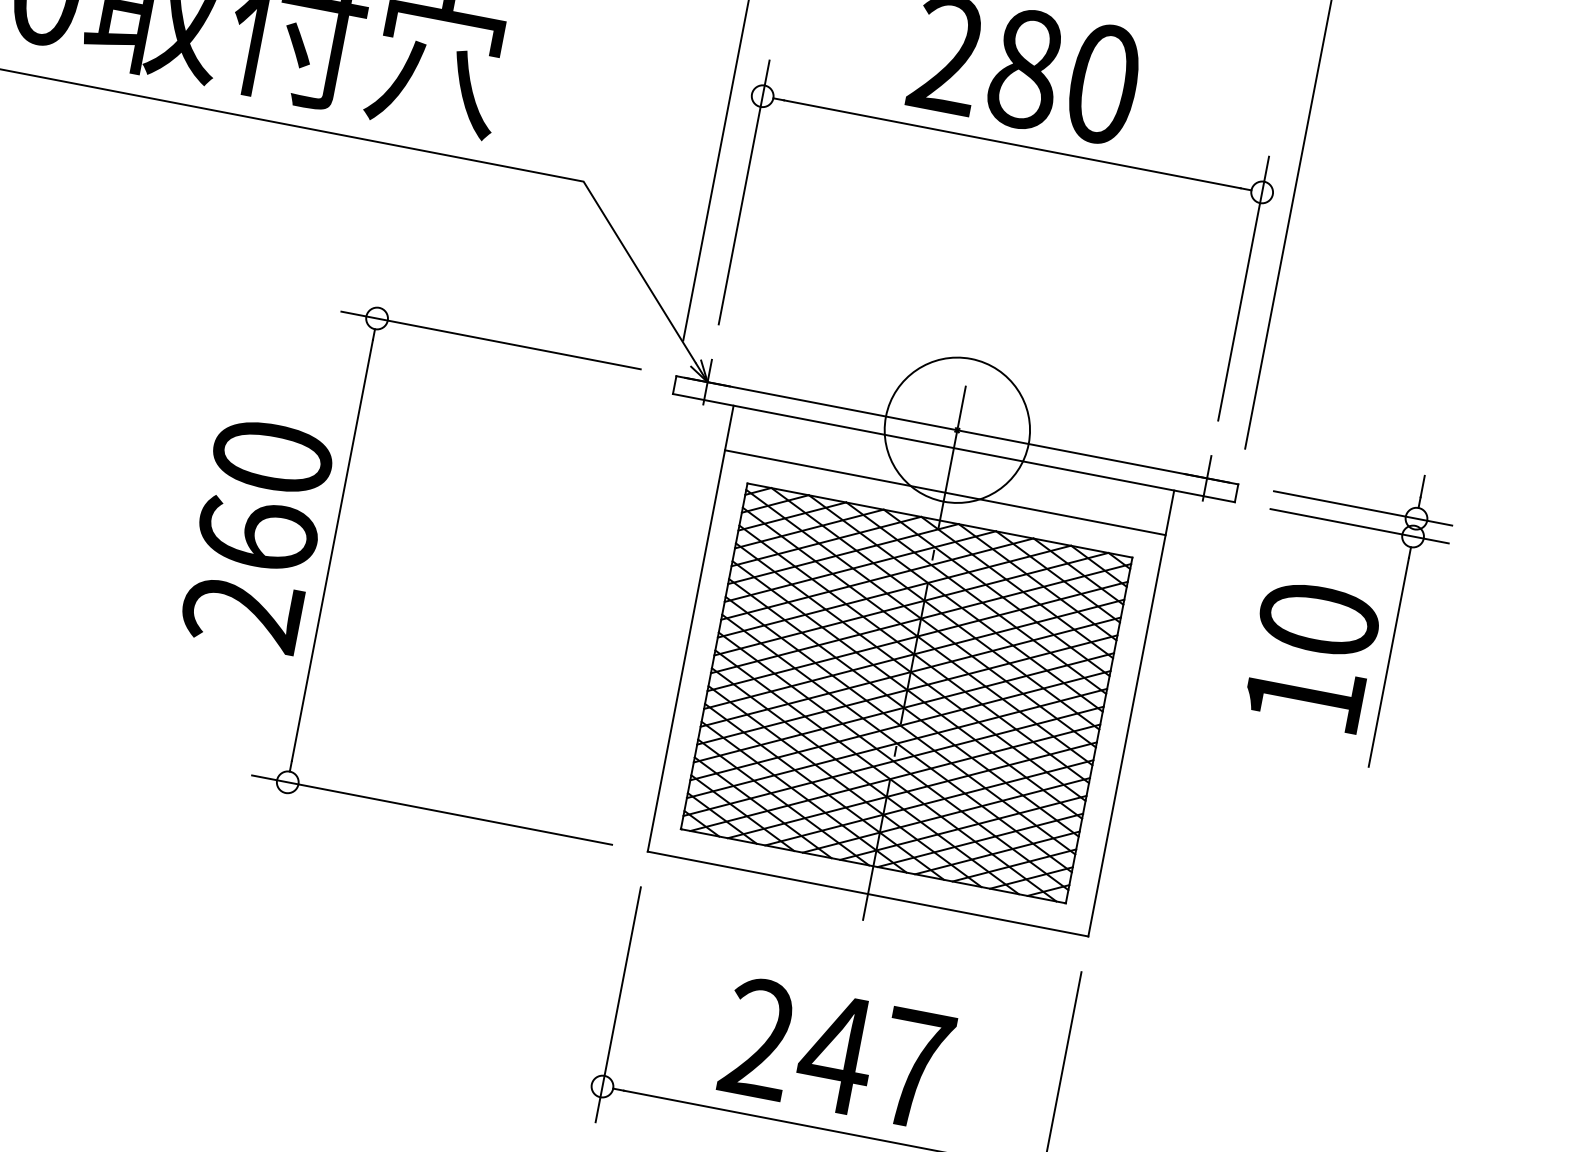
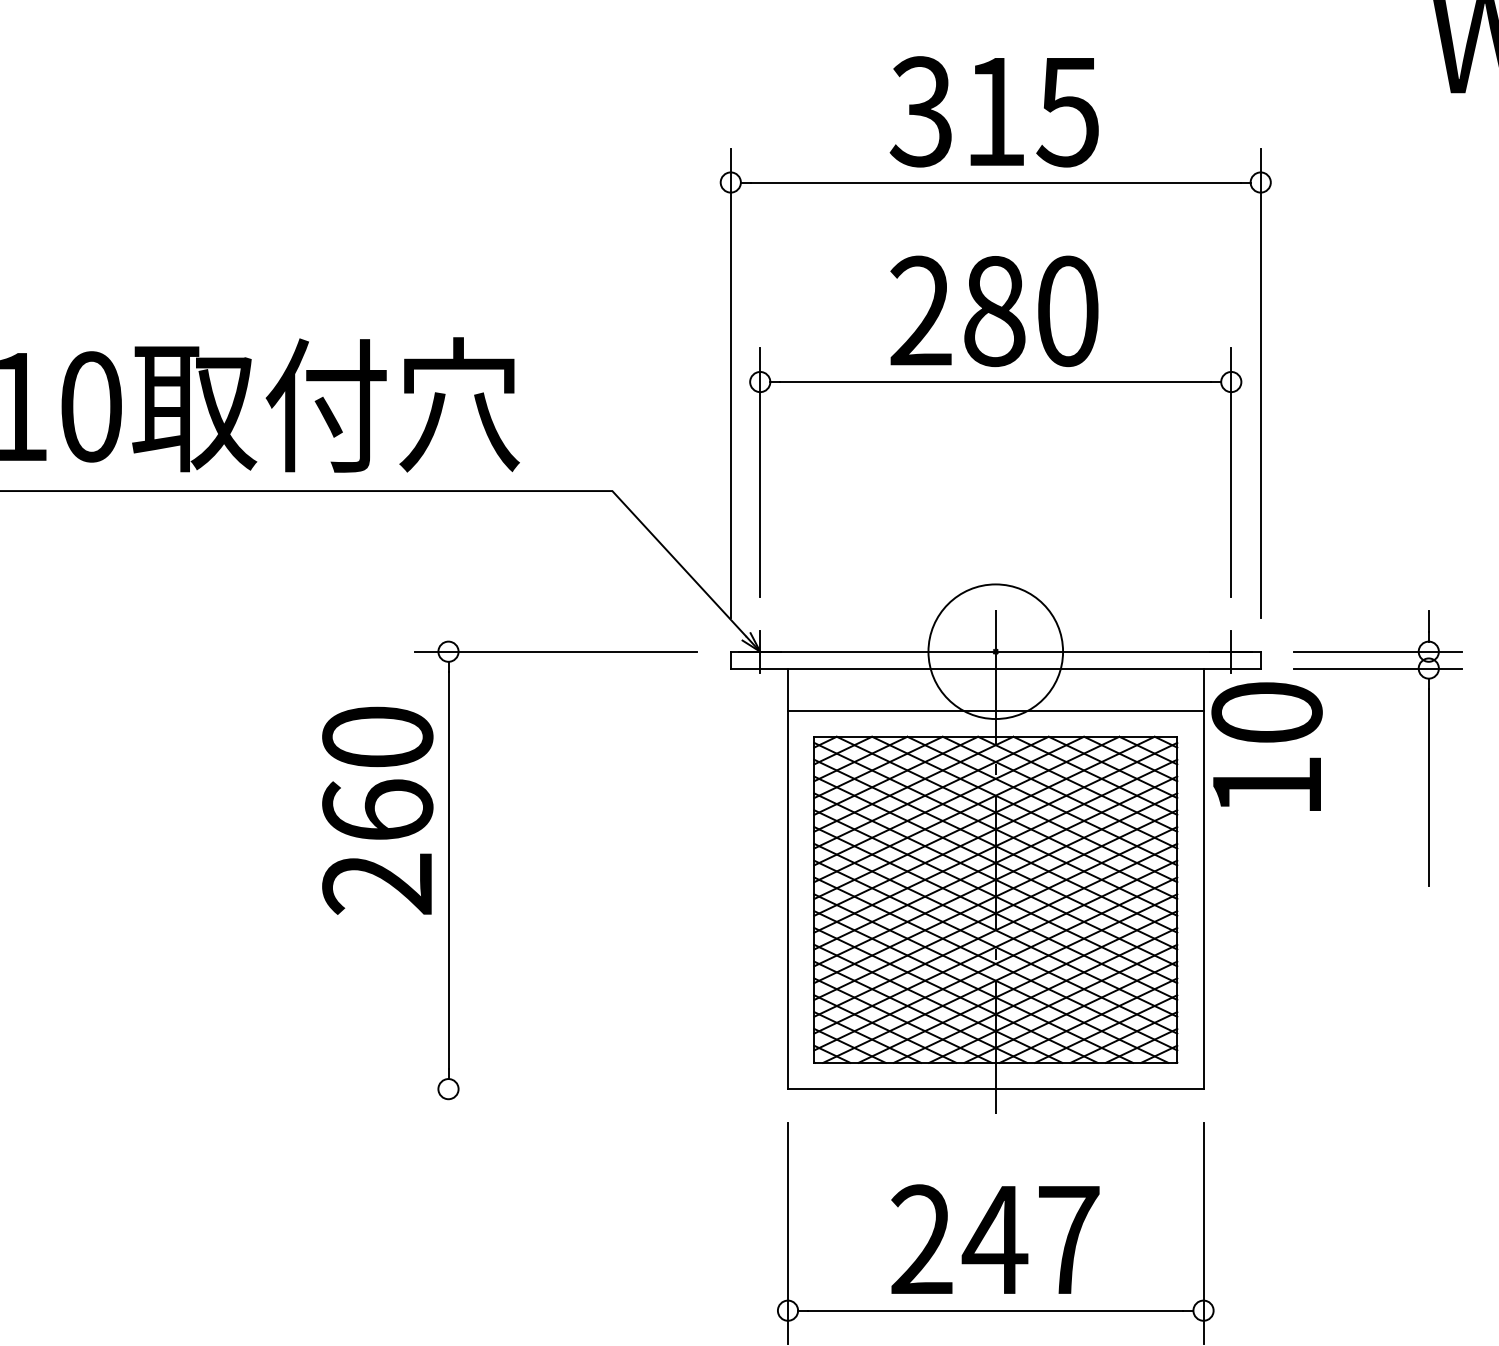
text: (257, 534) -> (377, 810), moved
text: (1311, 655) -> (1266, 746), moved
line: (431, 810) -> (584, 1089), removed

